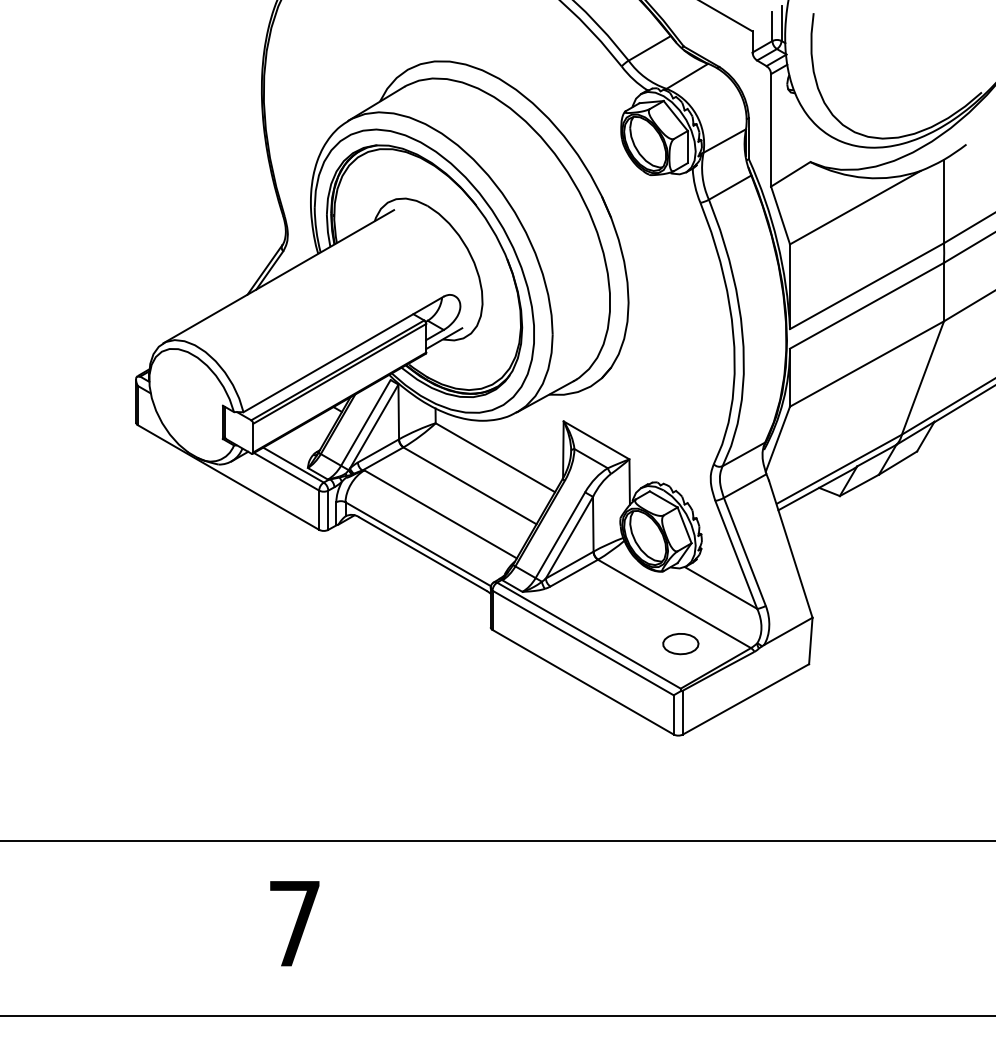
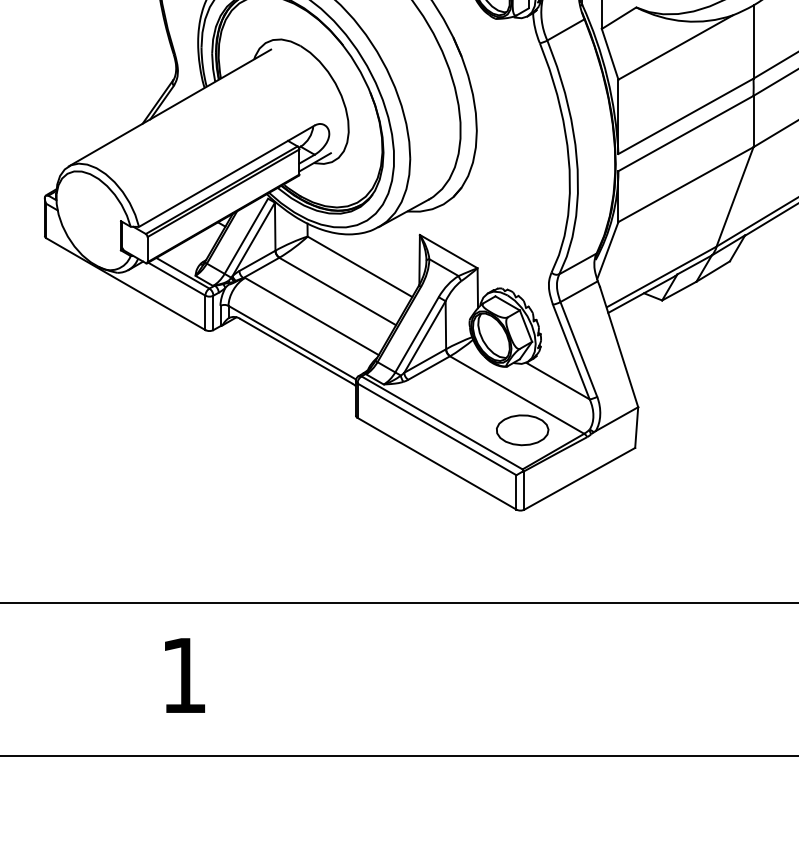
part: (680, 643) -> (522, 429), size x1.67
text: (294, 923) -> (183, 675), 7 -> 1

